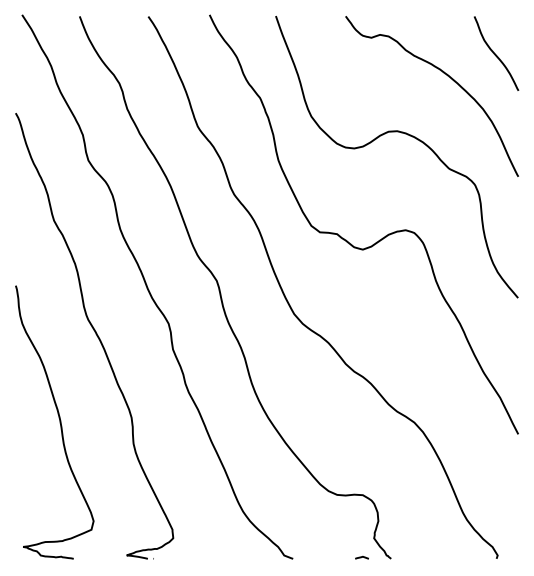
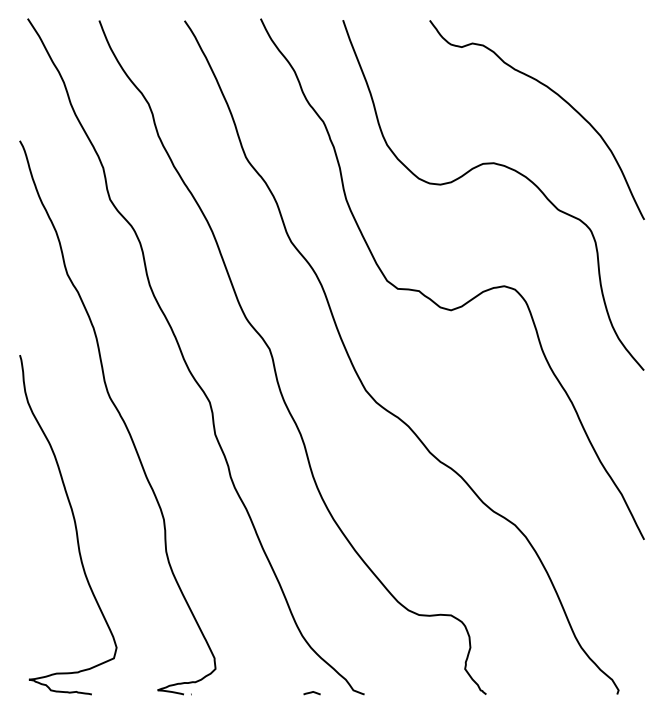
curve: (495, 54) -> (616, 67), removed
curve: (361, 558) -> (311, 693), moved

